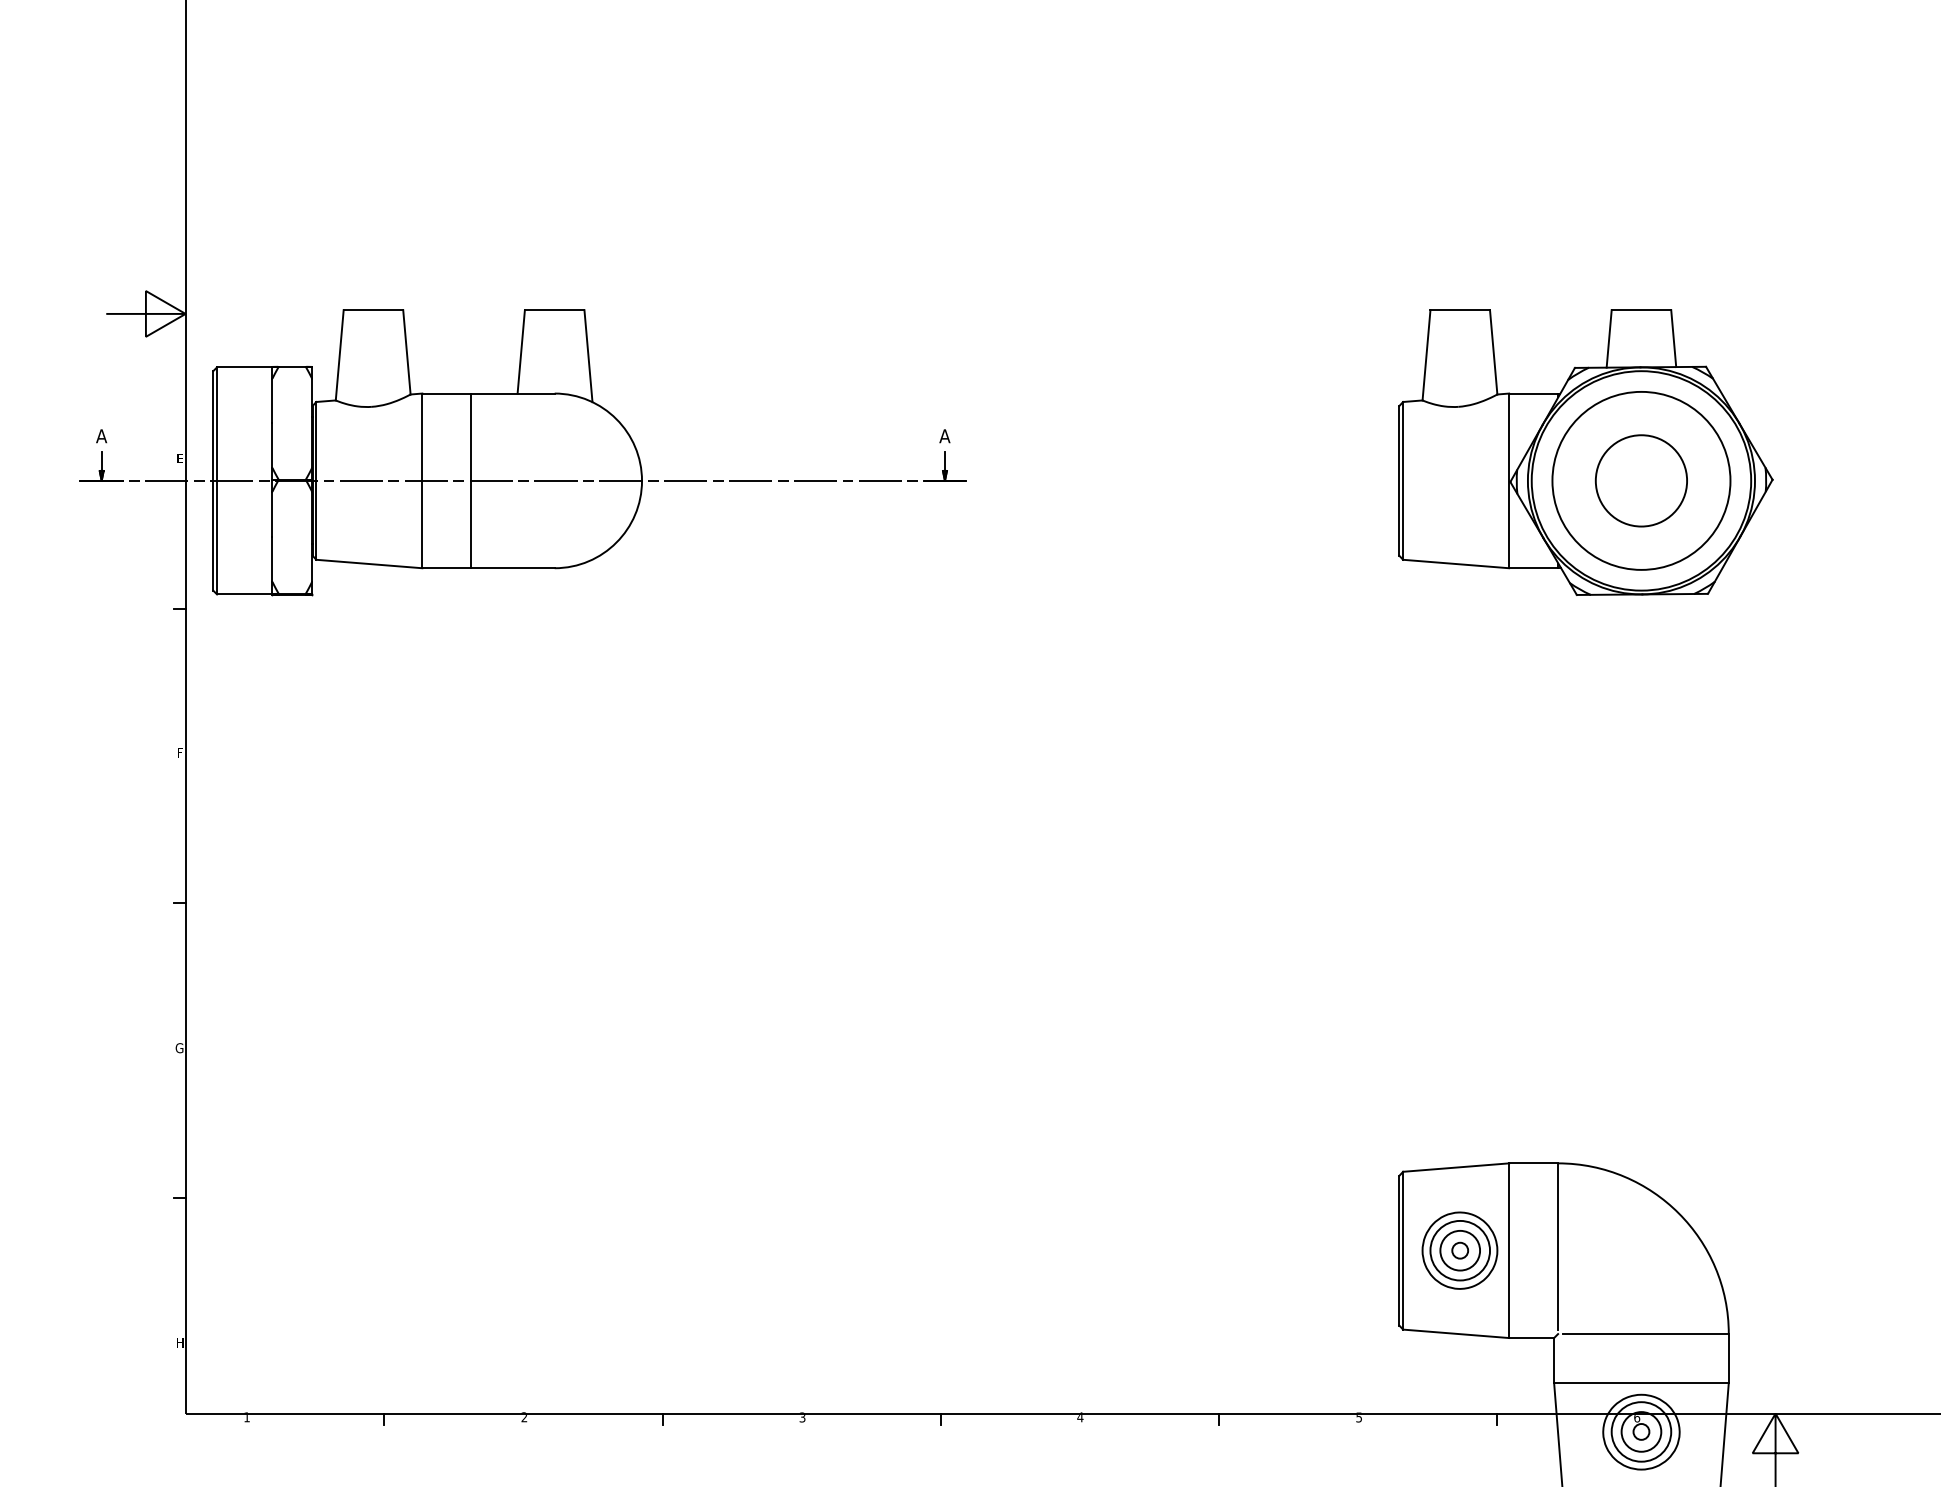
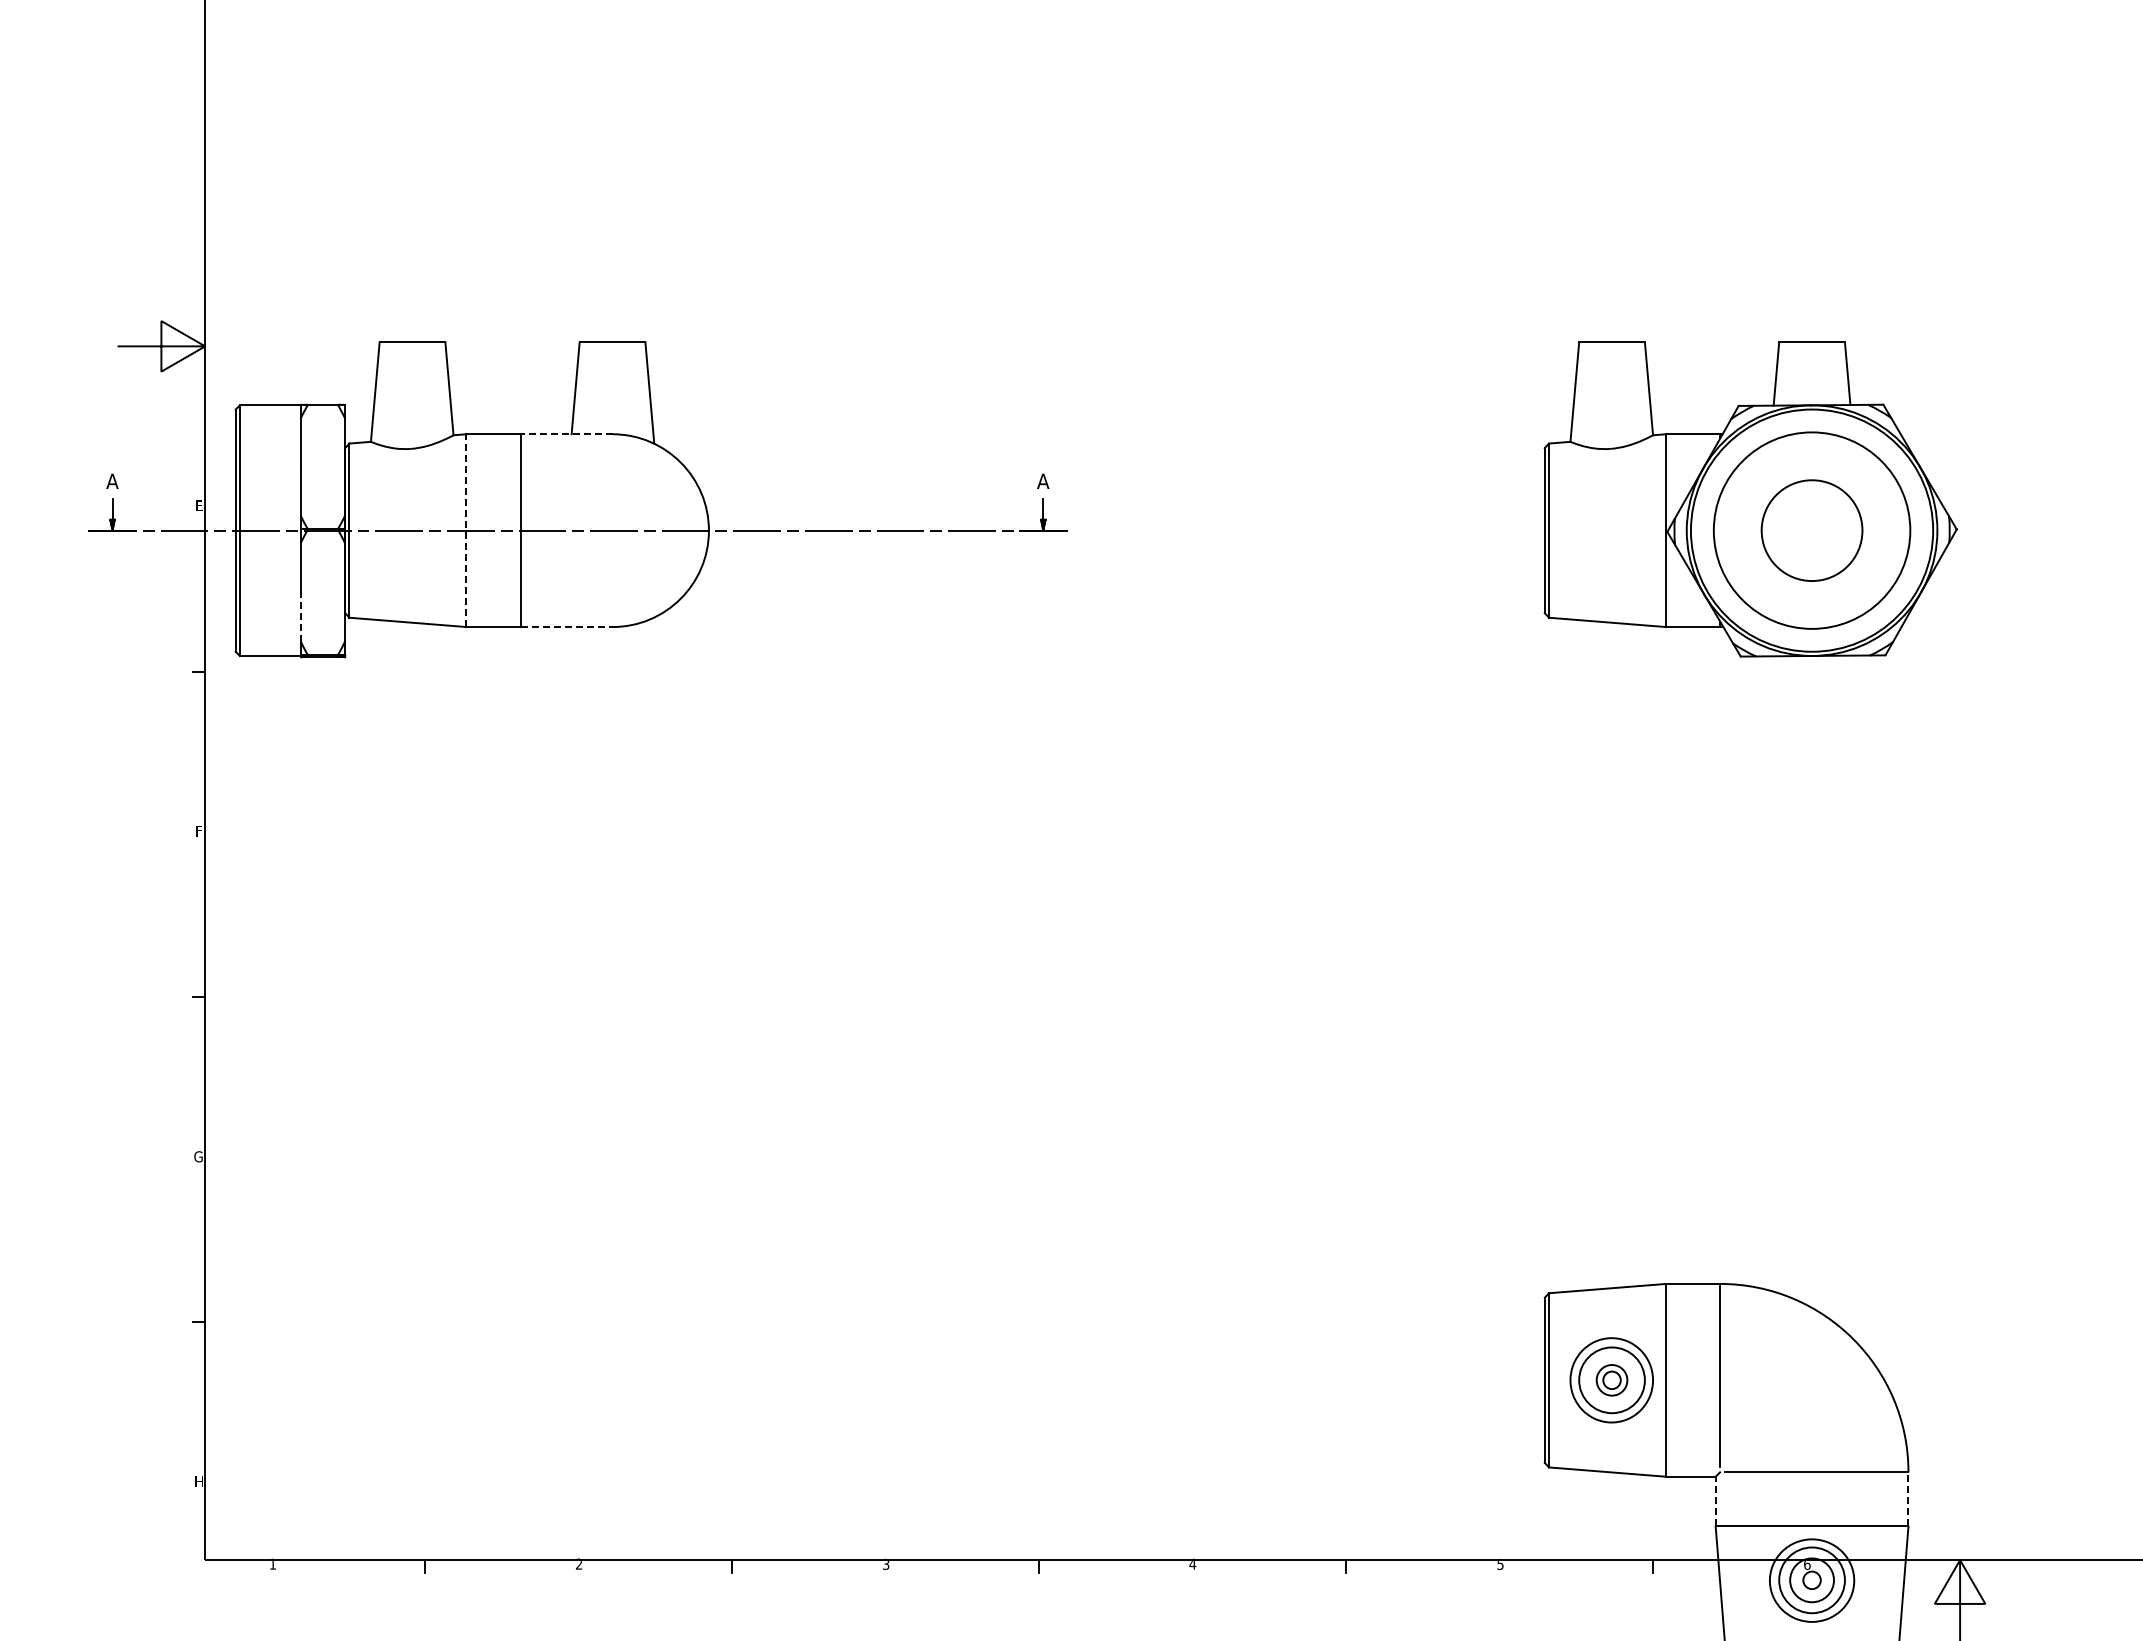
line: (512, 393) -> (566, 434), solid -> dashed
line: (422, 480) -> (466, 530), solid -> dashed
line: (272, 559) -> (301, 617), solid -> dashed
line: (513, 568) -> (567, 627), solid -> dashed
circle: (1459, 1250) -> (1611, 1380), size x0.7
line: (1728, 1357) -> (1908, 1498), solid -> dashed
line: (1553, 1360) -> (1715, 1501), solid -> dashed

